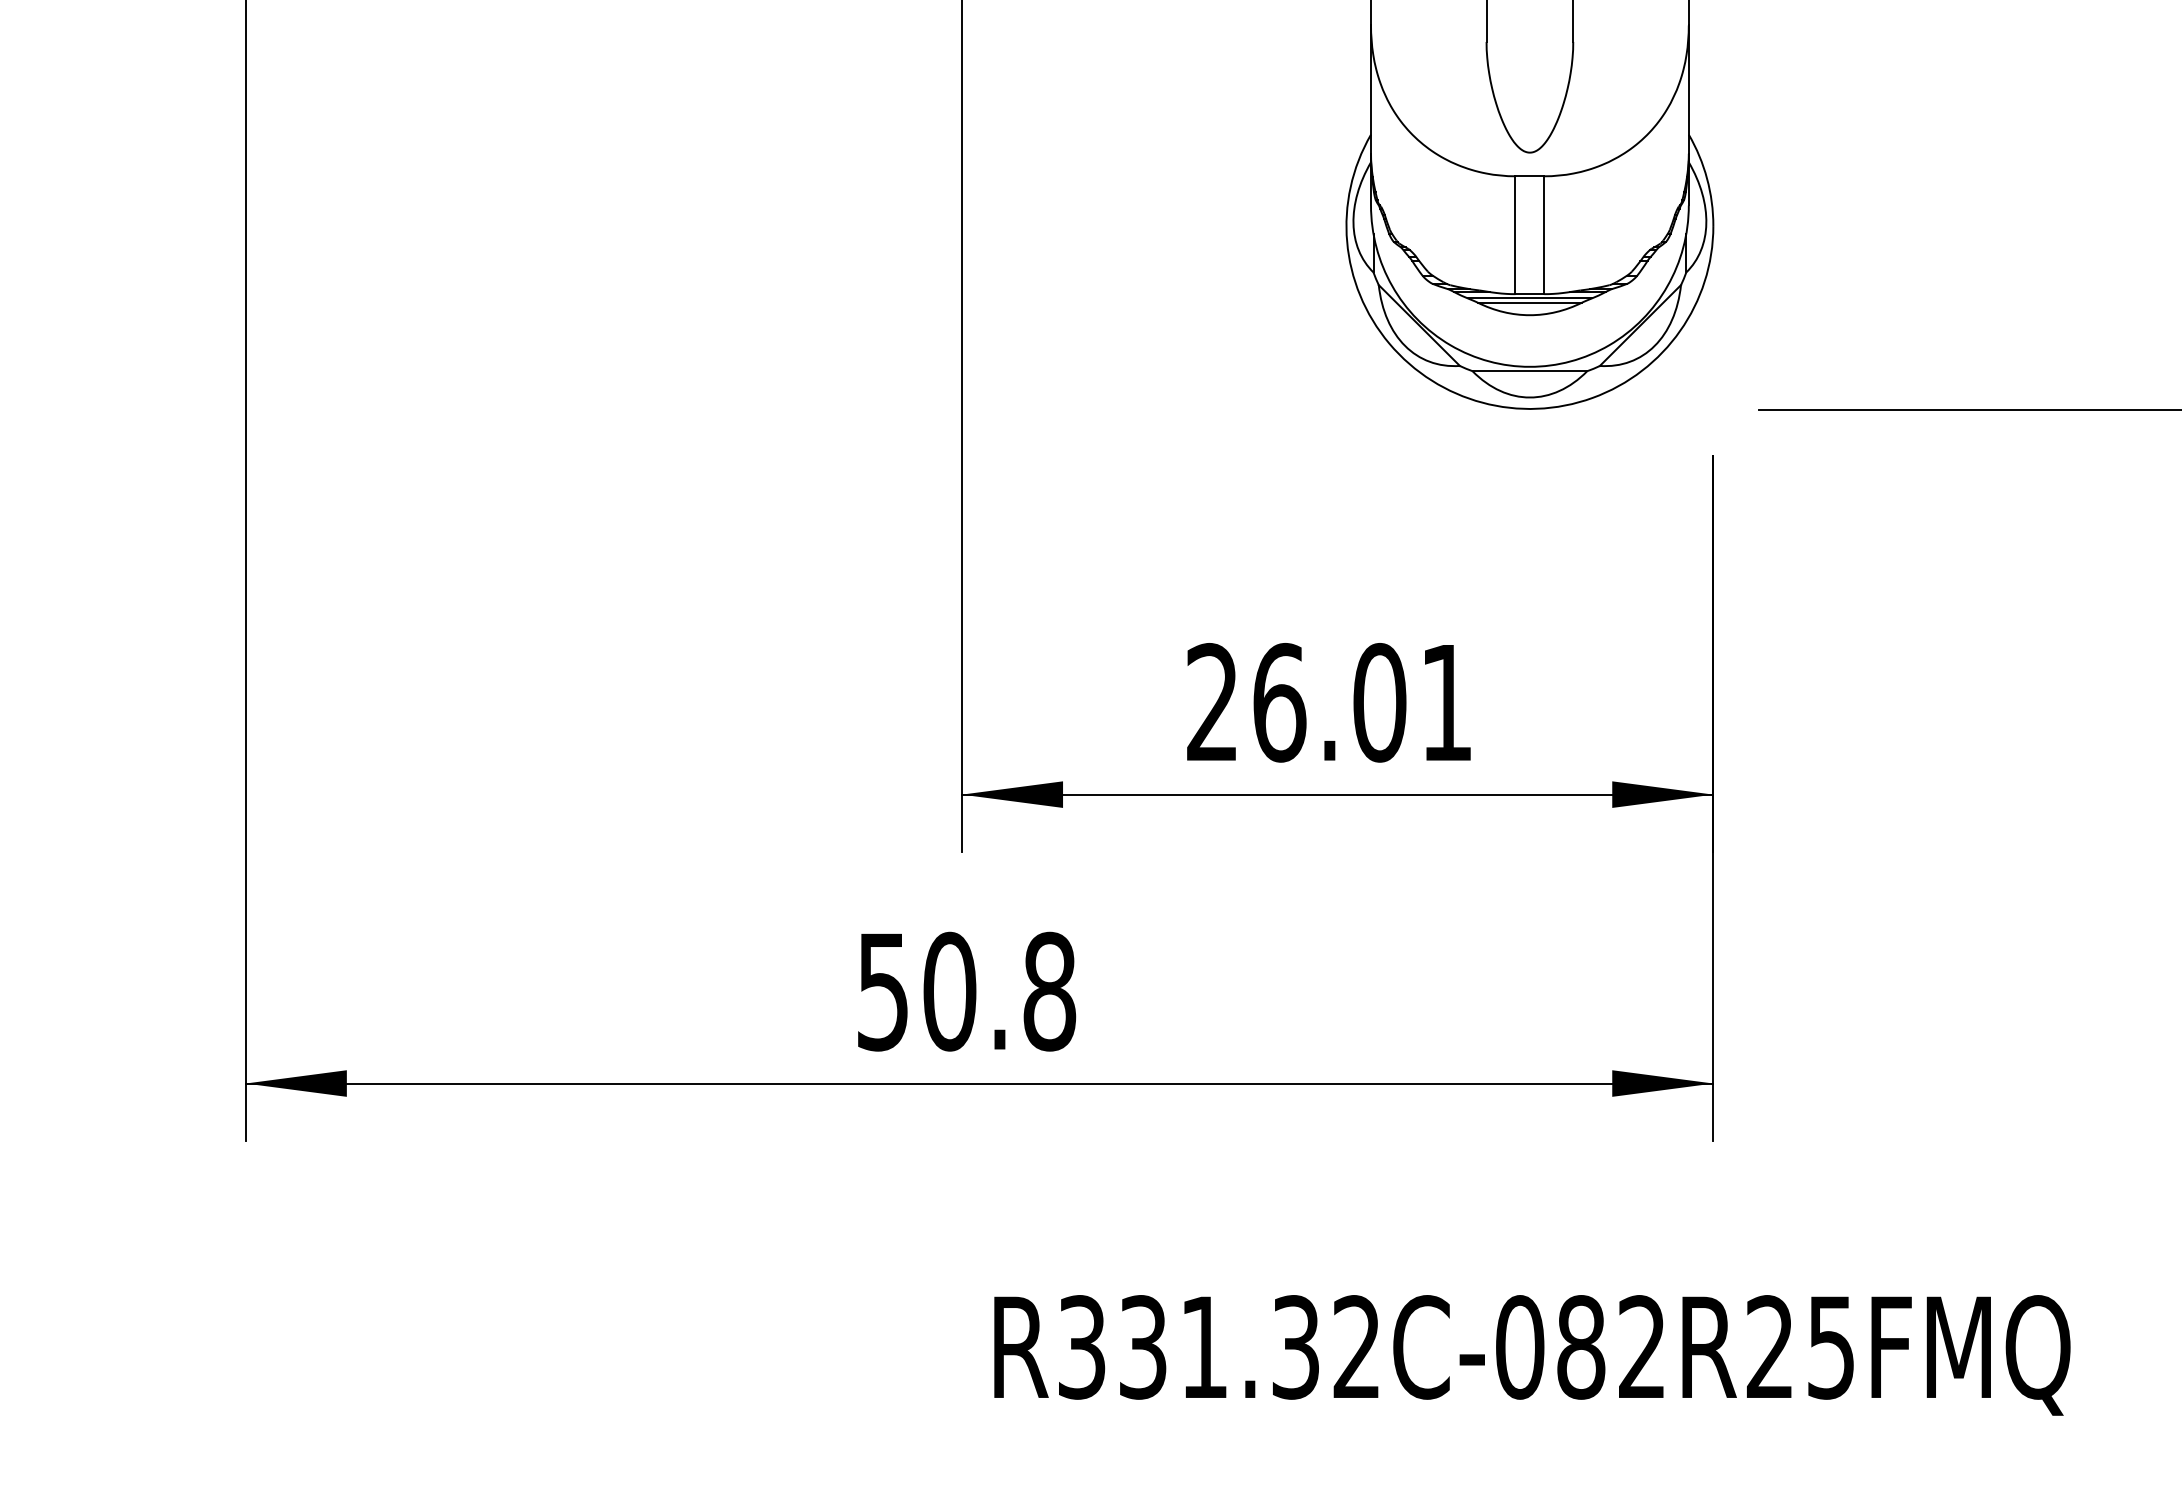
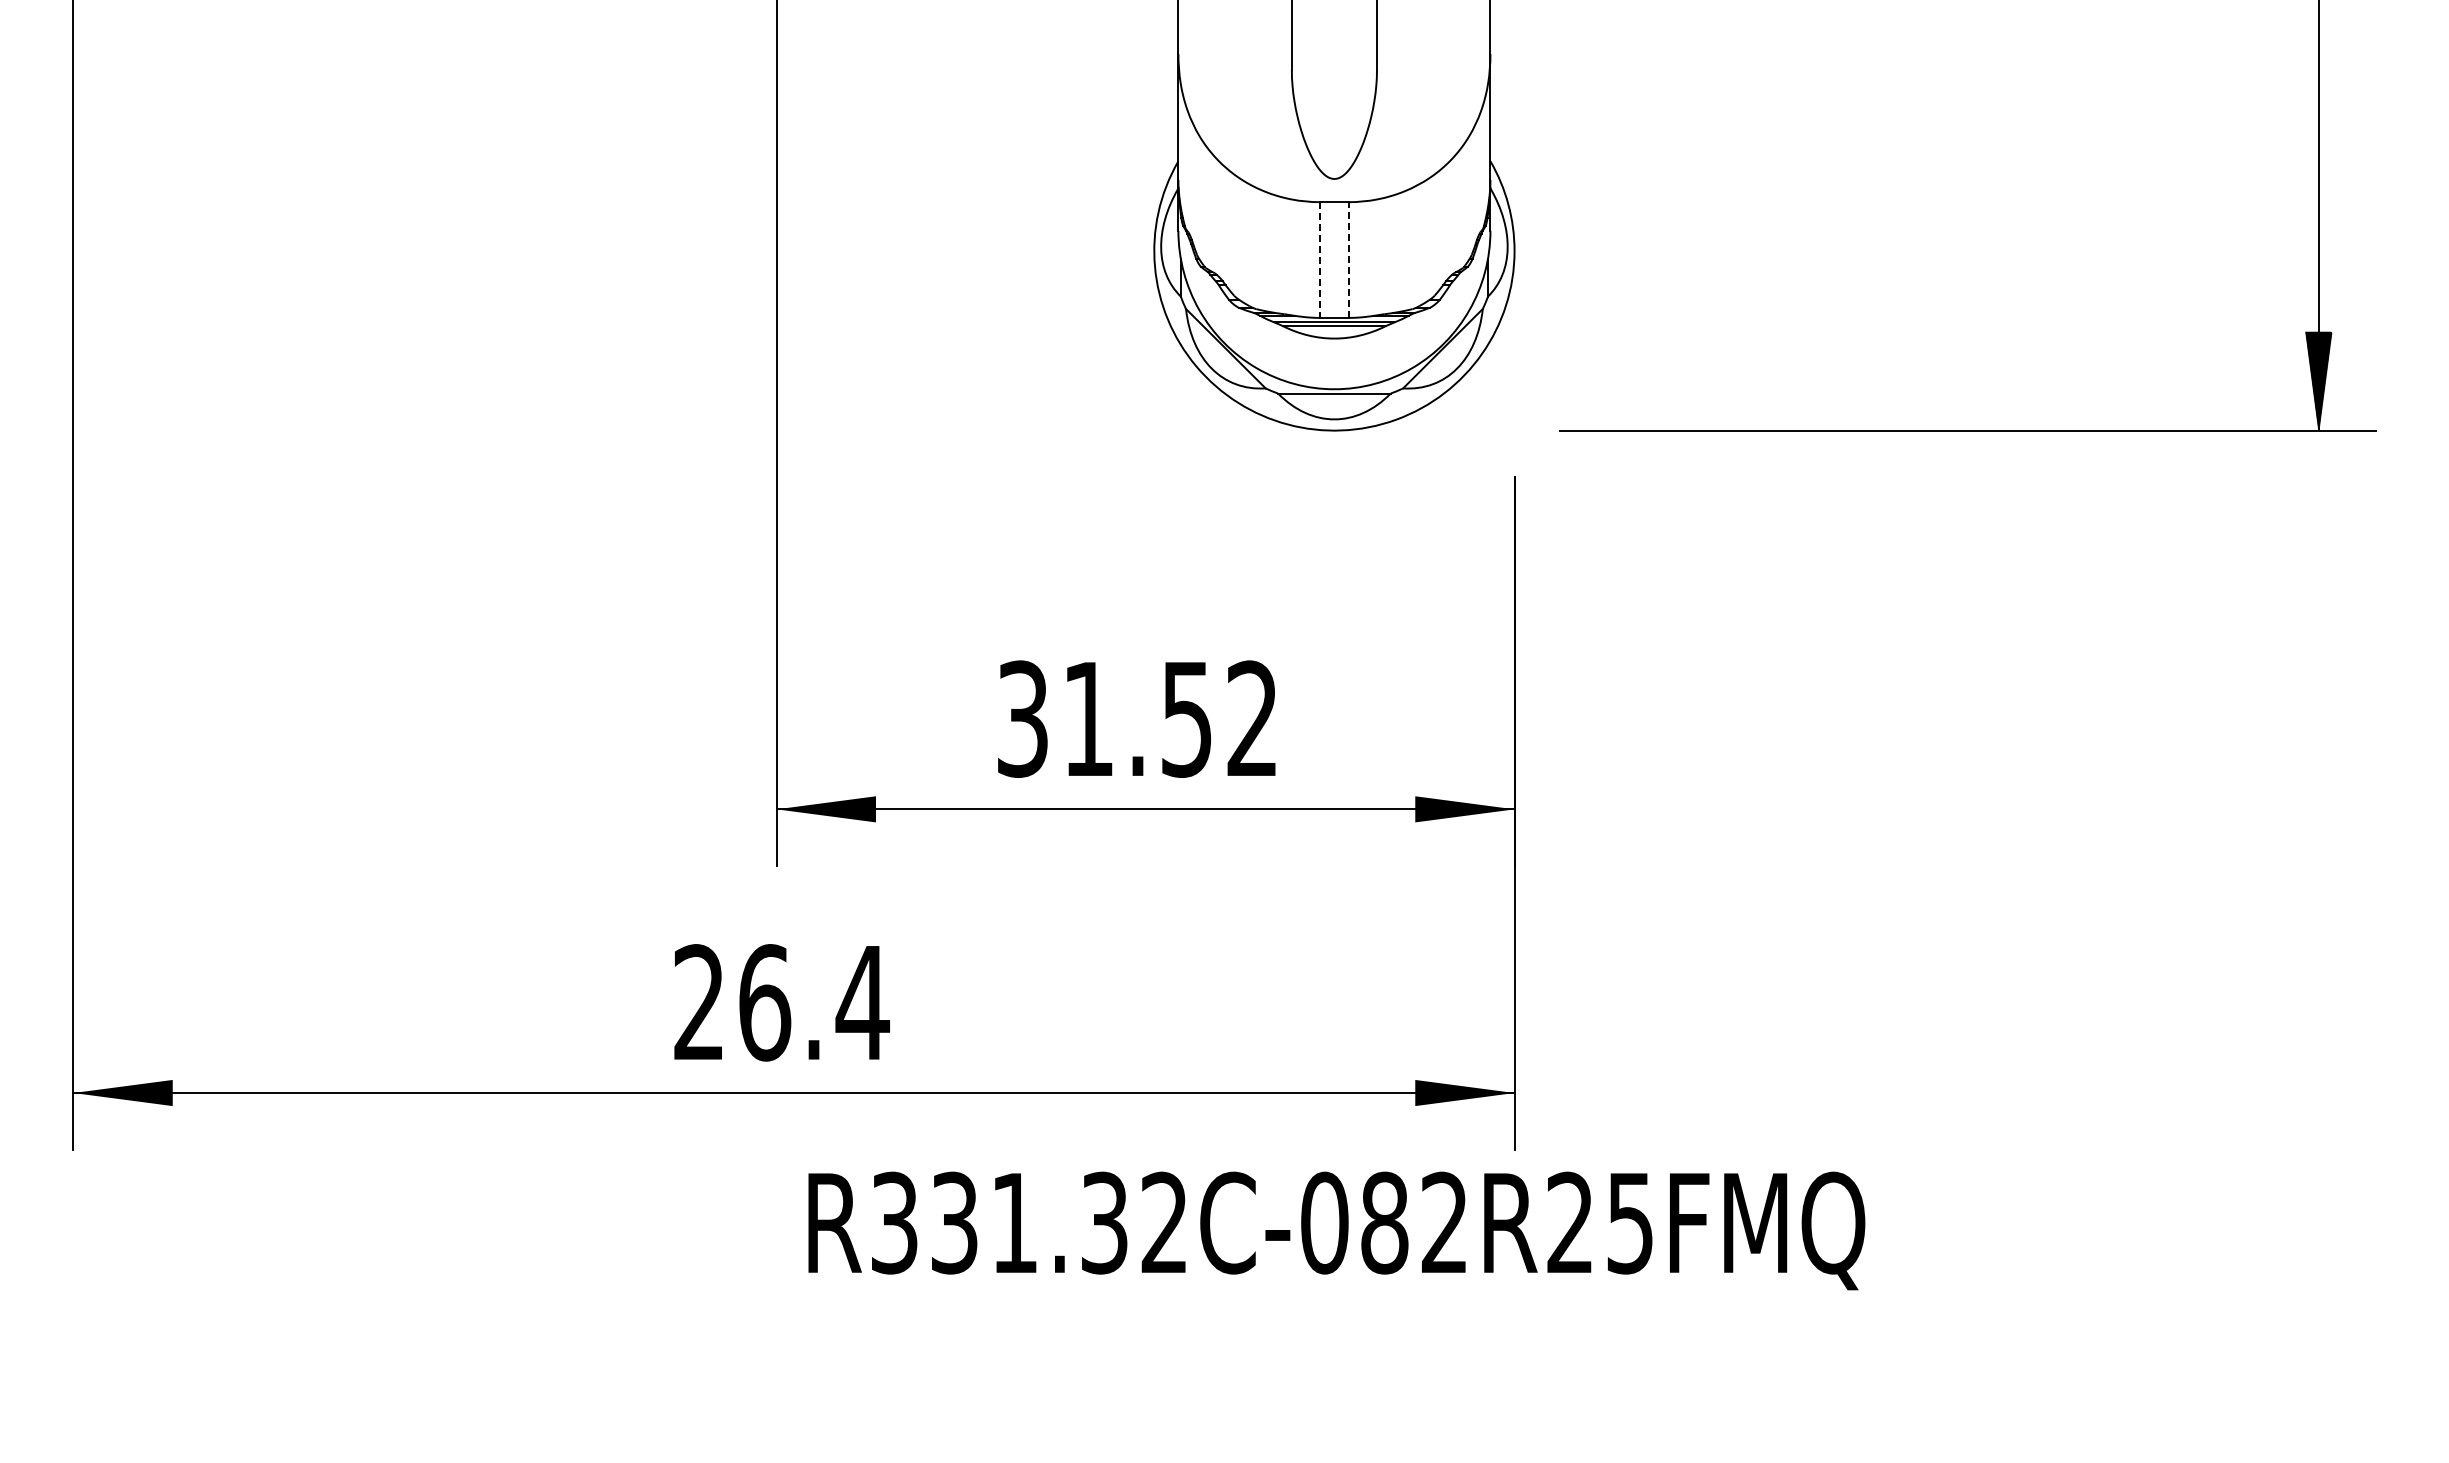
line: (1515, 235) -> (1320, 260), solid -> dashed
line: (1544, 235) -> (1348, 260), solid -> dashed
text: (1328, 702) -> (1136, 718), 26.01 -> 31.52
text: (966, 991) -> (781, 1002), 50.8 -> 26.4
text: (1532, 1354) -> (1336, 1230), moved

